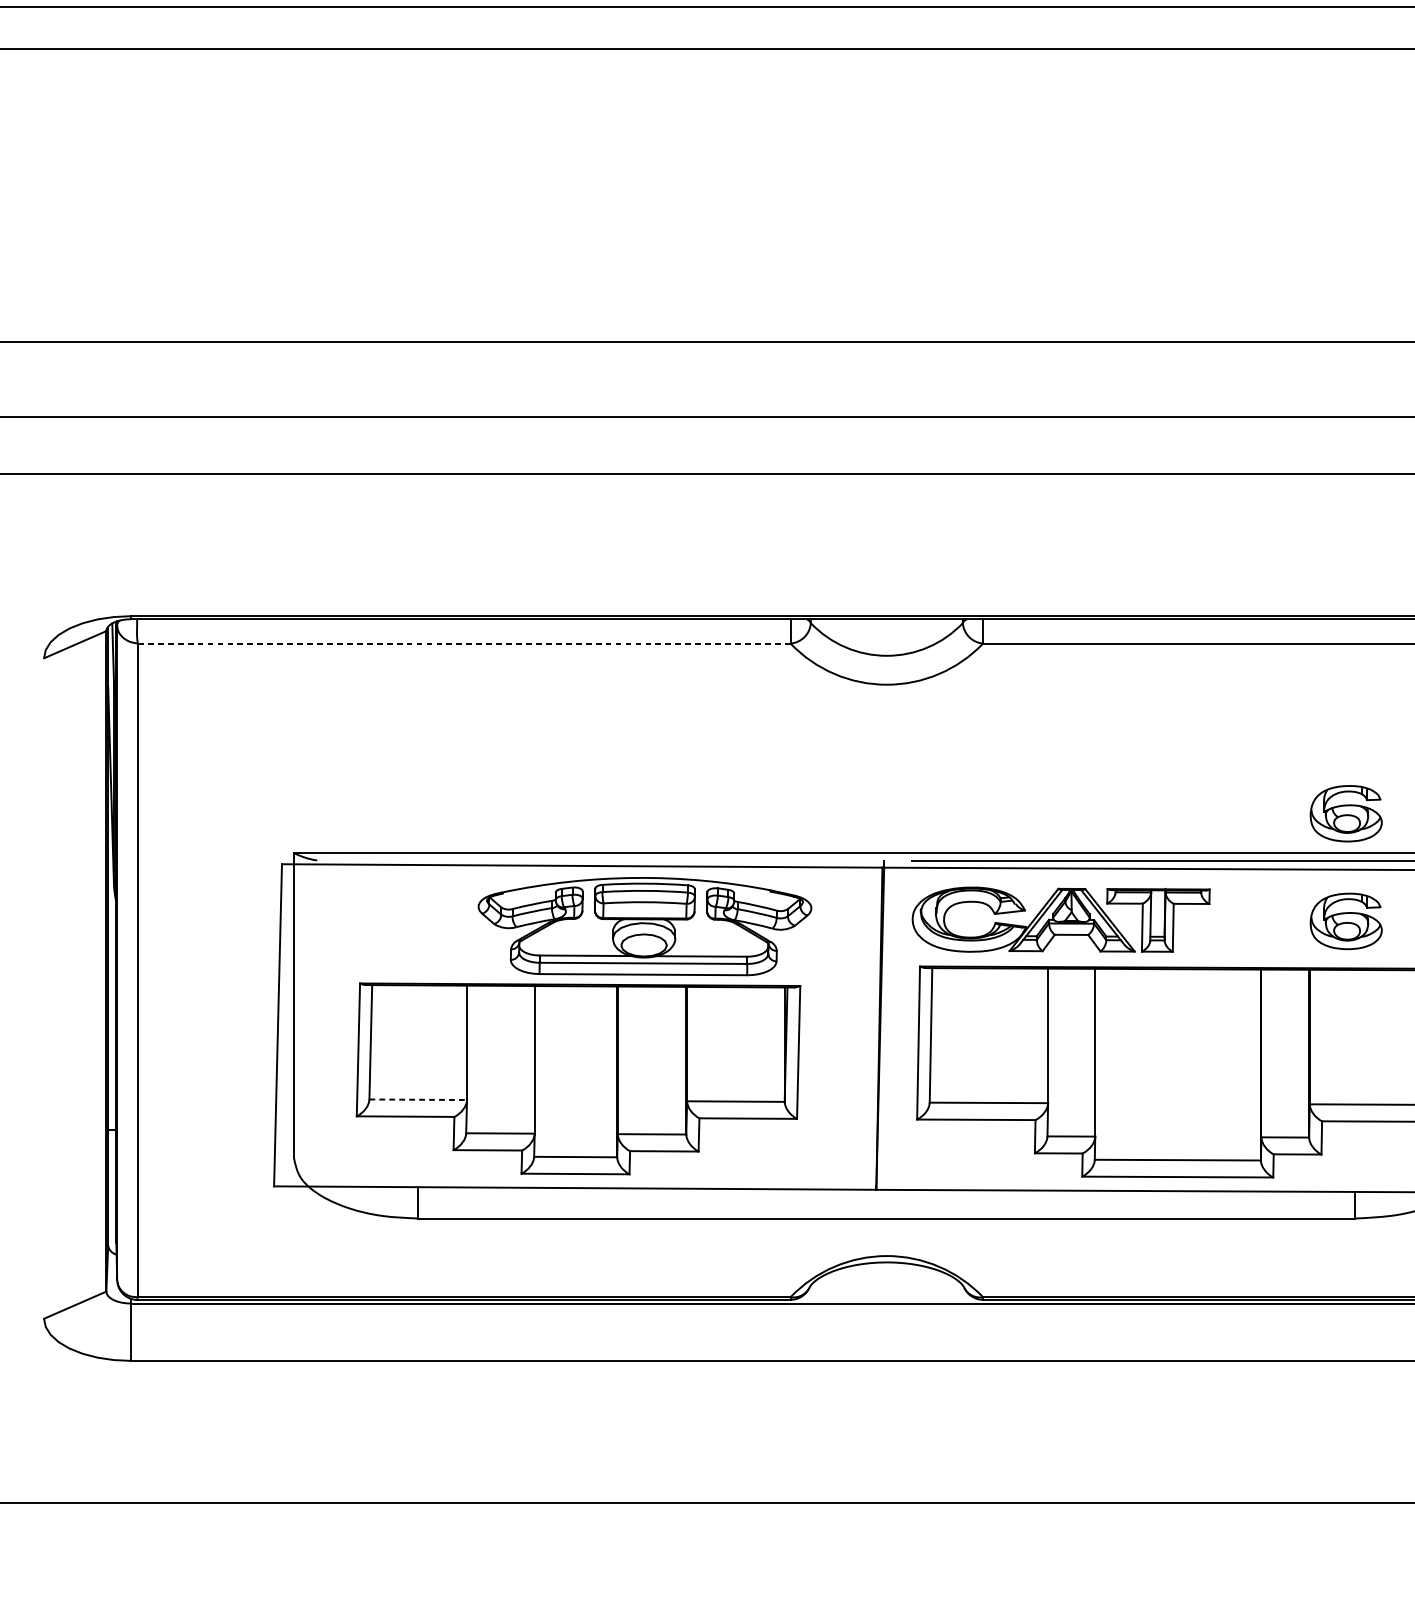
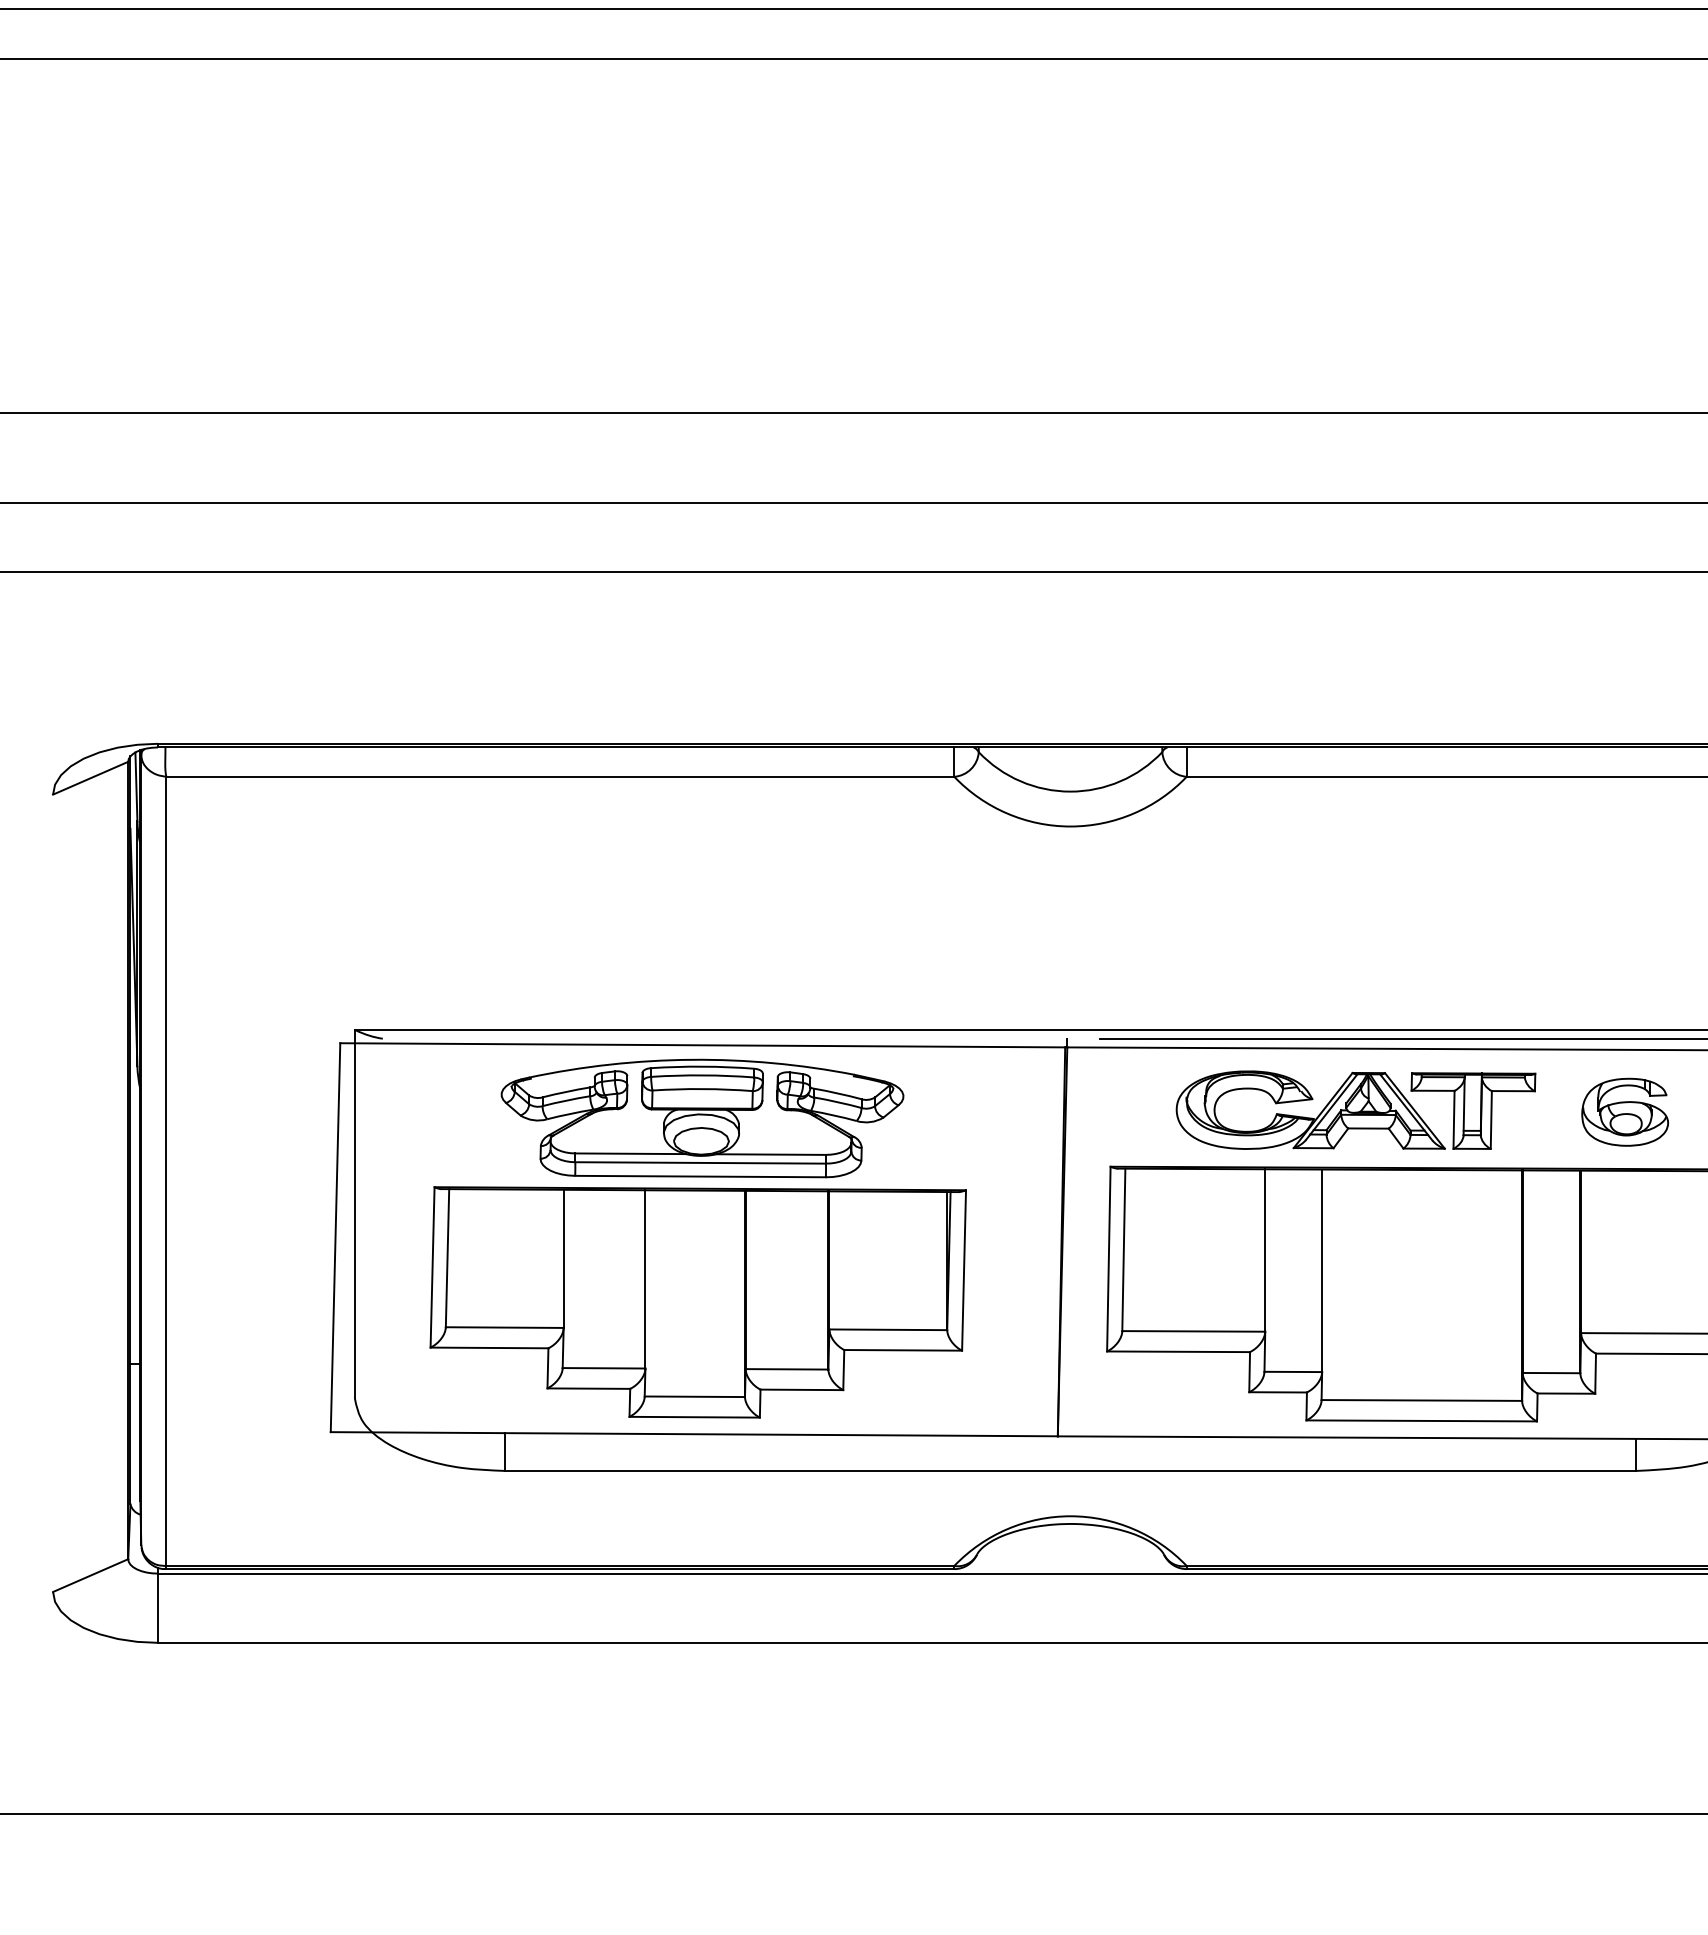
line: (464, 643) -> (560, 776), dashed -> solid
part: (1345, 813) -> (1624, 981), removed
part: (1060, 919) -> (1355, 1109), moved
part: (644, 926) -> (702, 1118), moved
line: (418, 1099) -> (504, 1327), dashed -> solid

